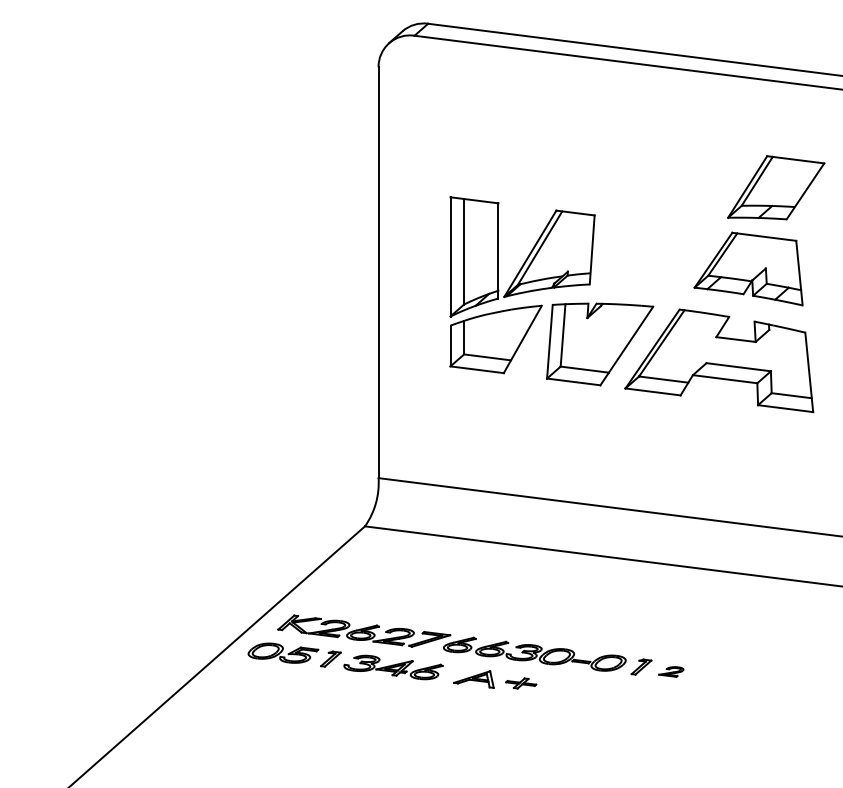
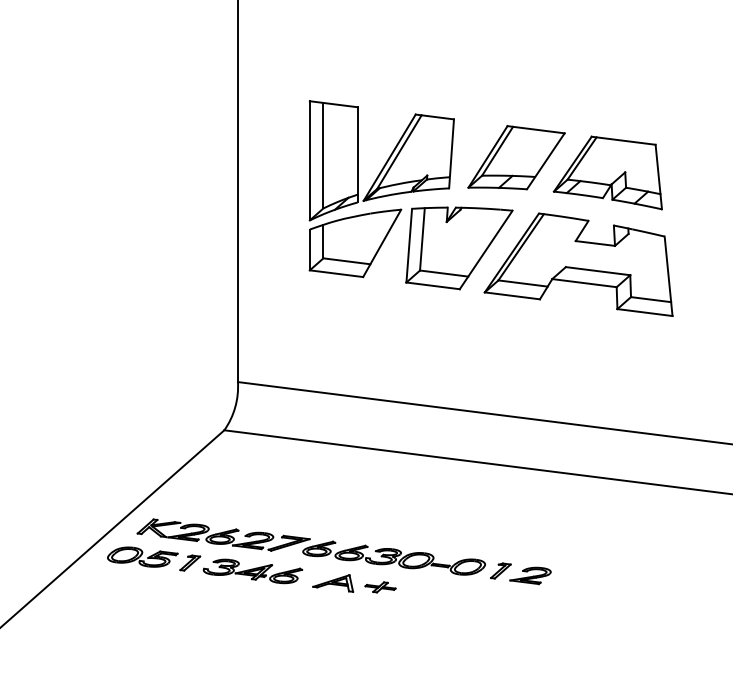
part: (776, 187) -> (516, 157), moved
part: (671, 671) -> (530, 575), size x1.67

